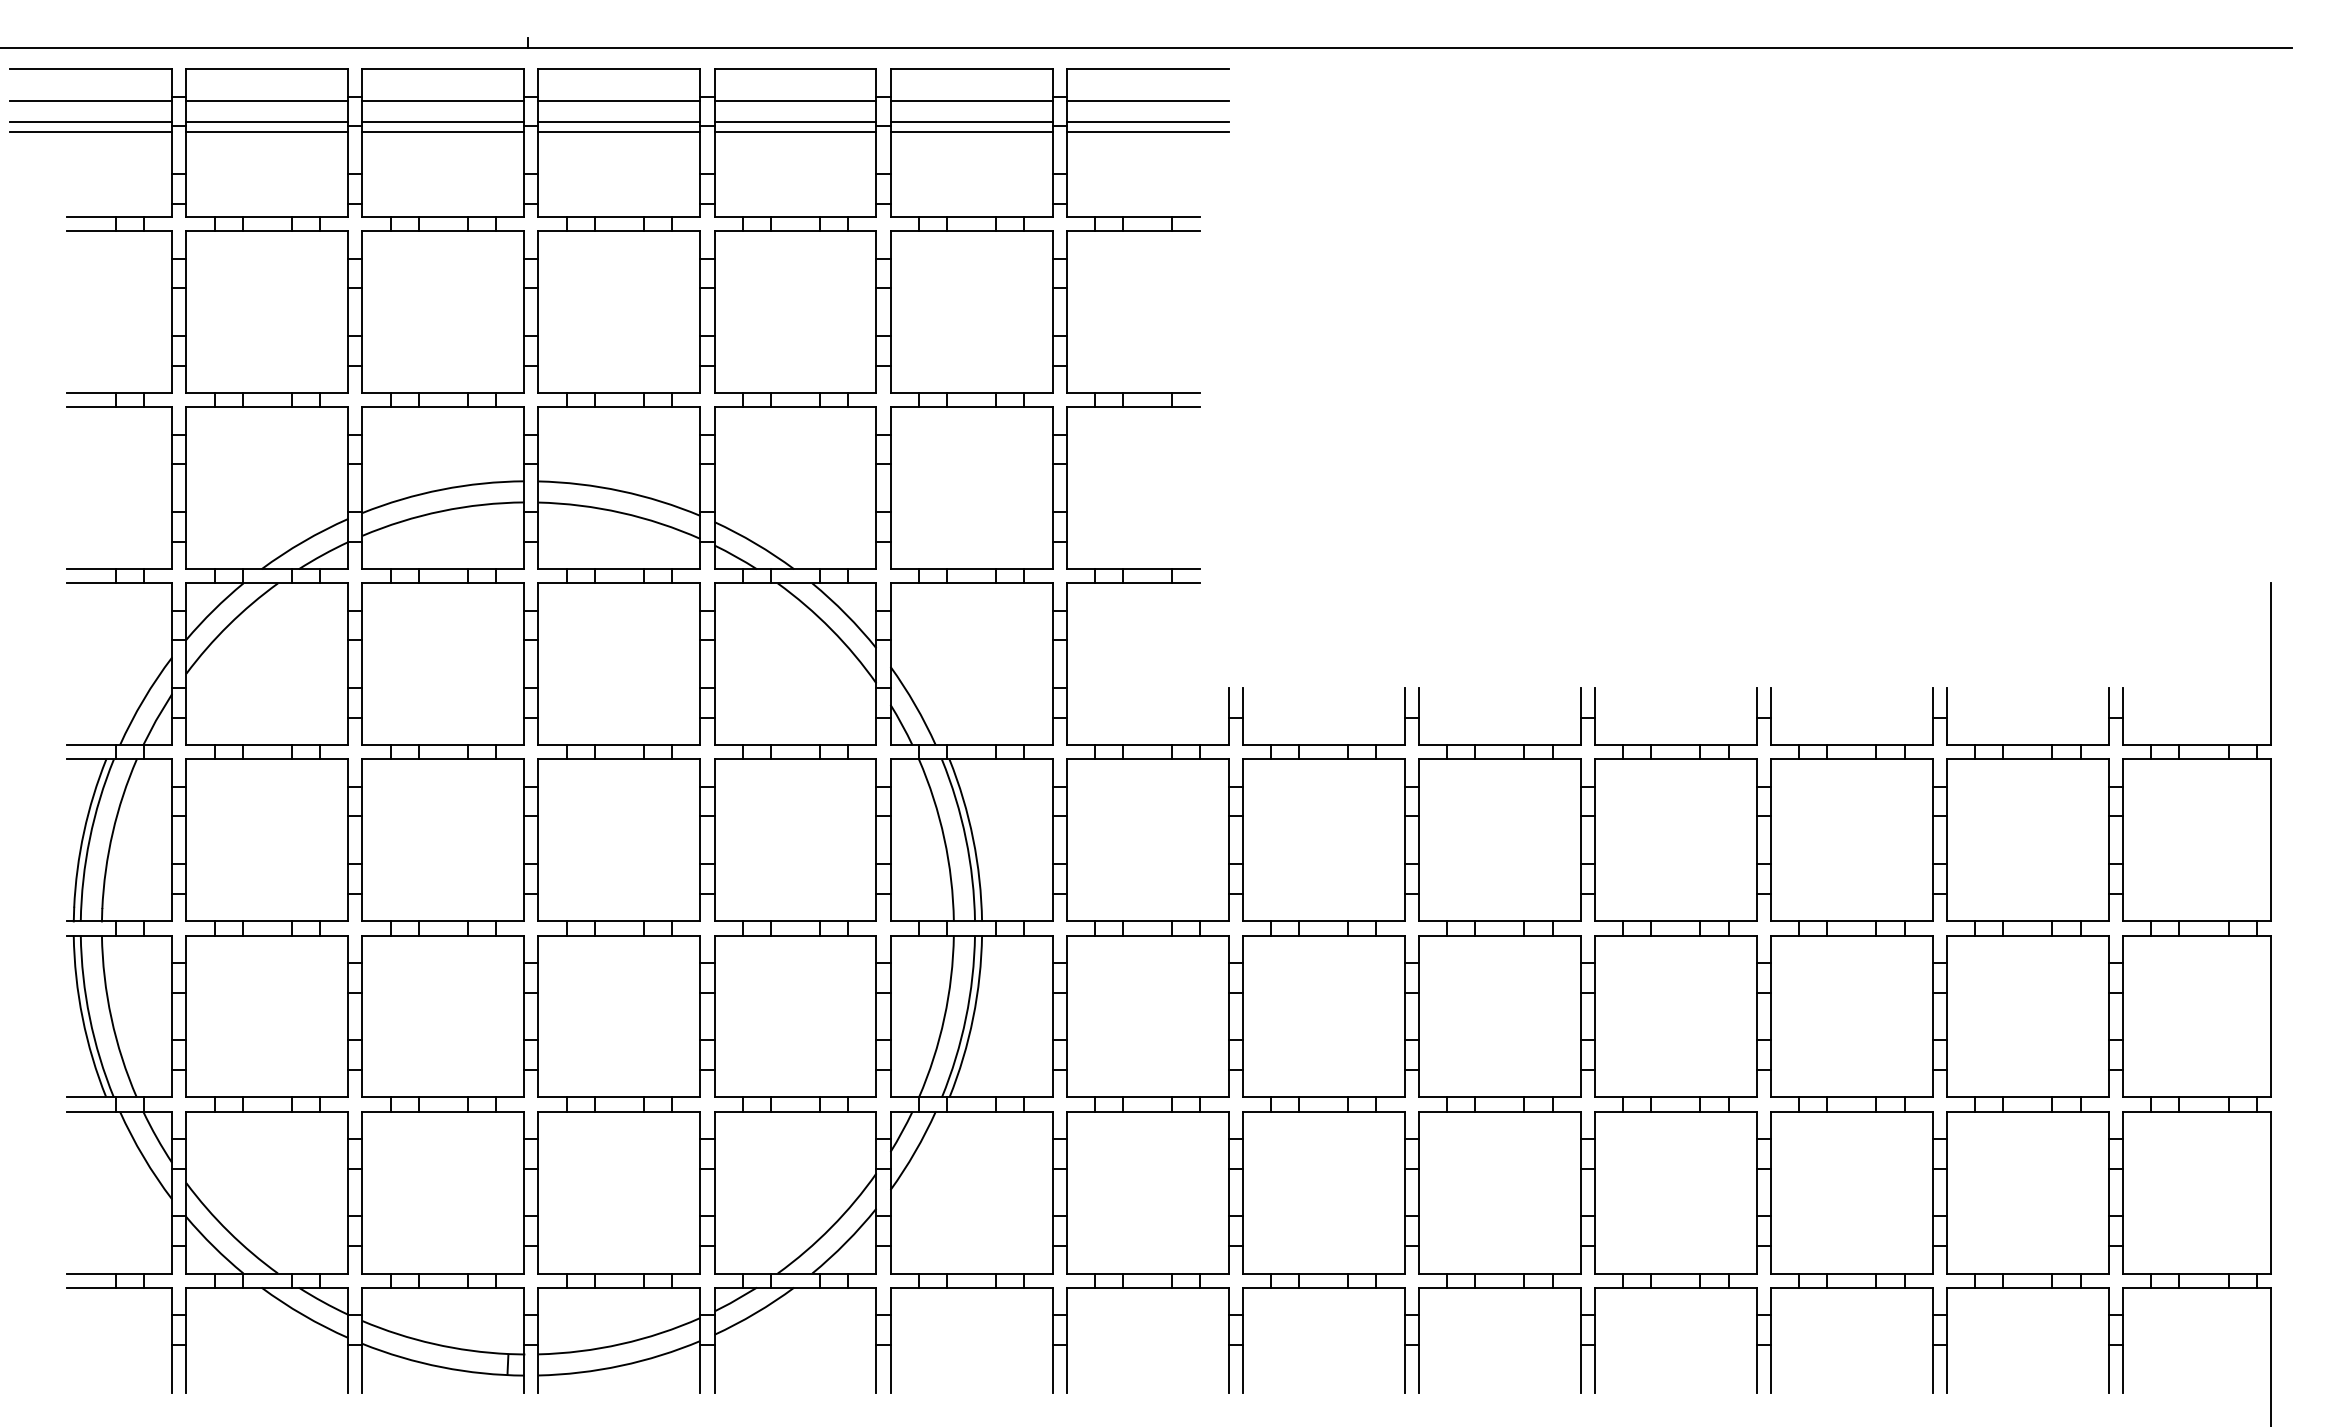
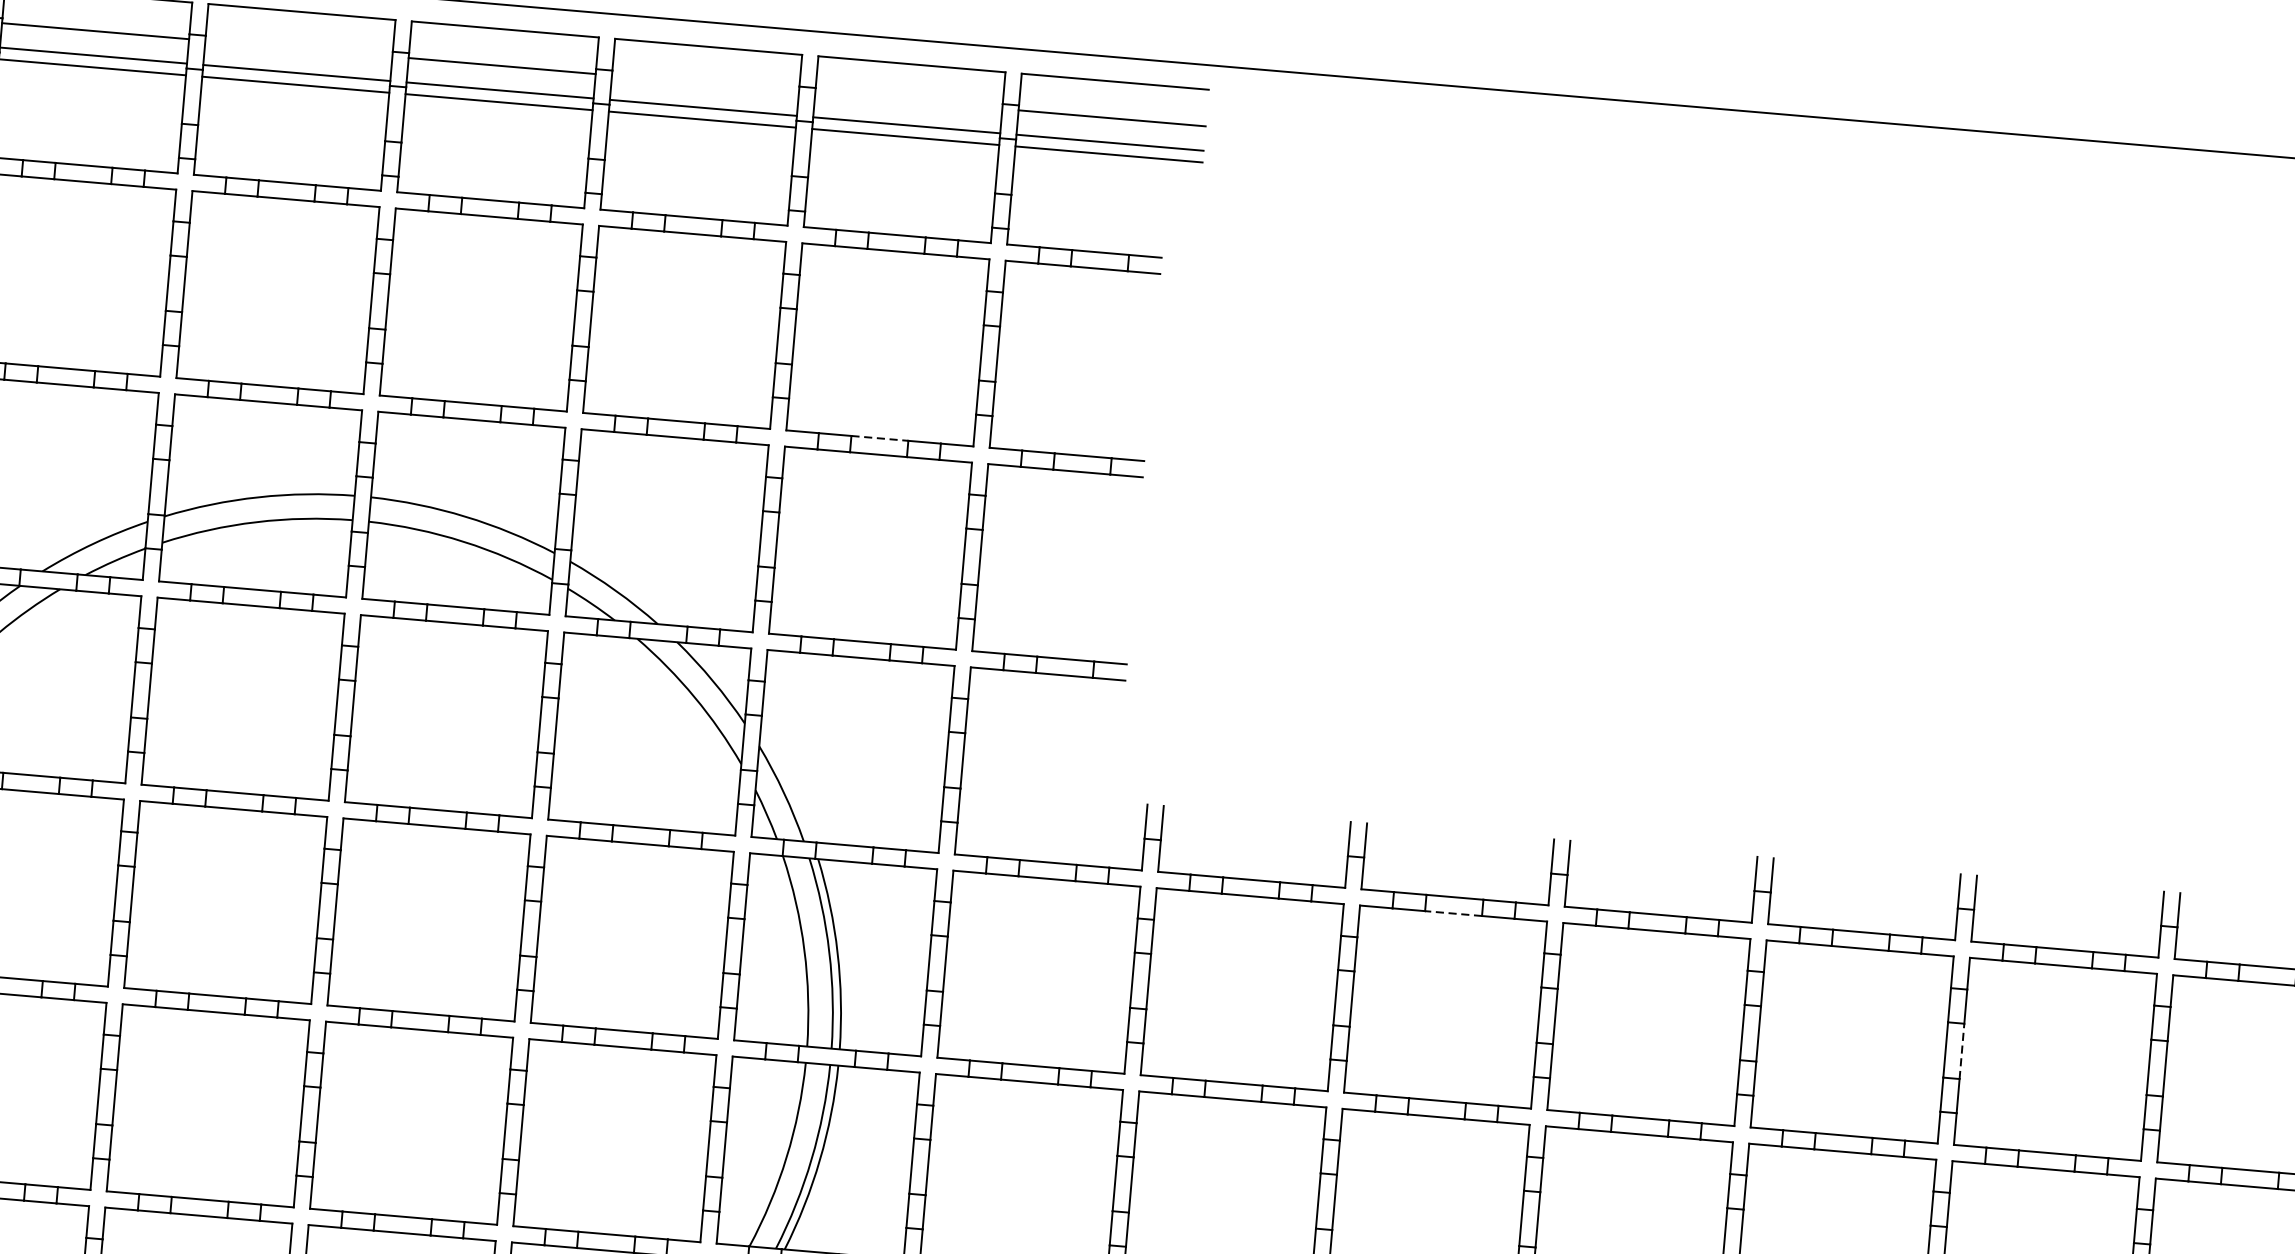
line: (443, 101) -> (298, 49), removed
line: (795, 101) -> (705, 84), removed
line: (971, 101) -> (908, 101), removed
line: (971, 393) -> (879, 438), solid -> dashed
line: (1499, 759) -> (1453, 913), solid -> dashed
line: (1946, 840) -> (1961, 1051), solid -> dashed

